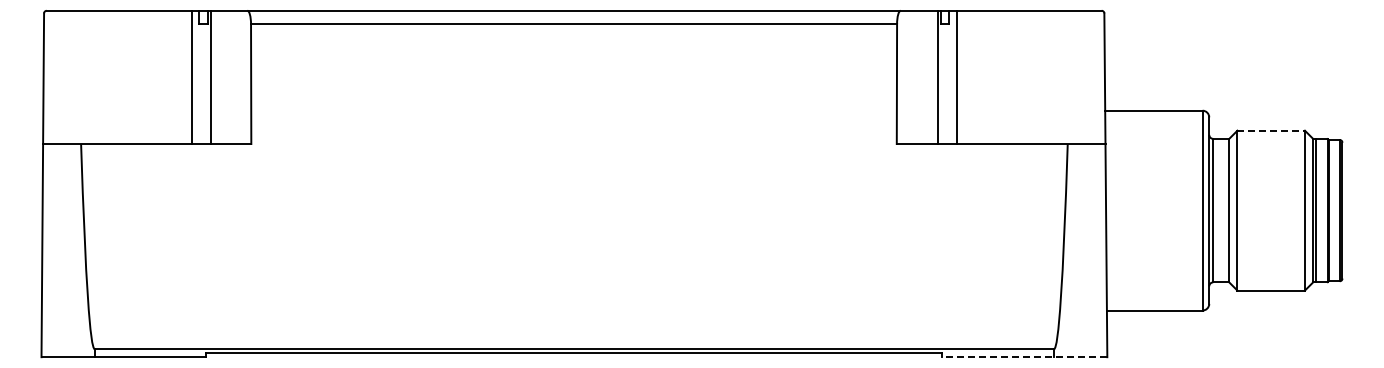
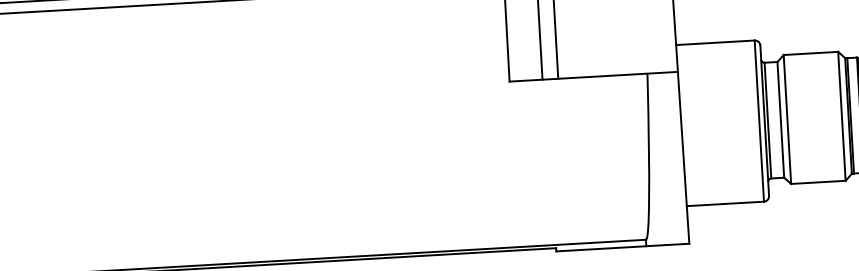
line: (1271, 130) -> (811, 53), dashed -> solid
line: (1024, 357) -> (622, 247), dashed -> solid

